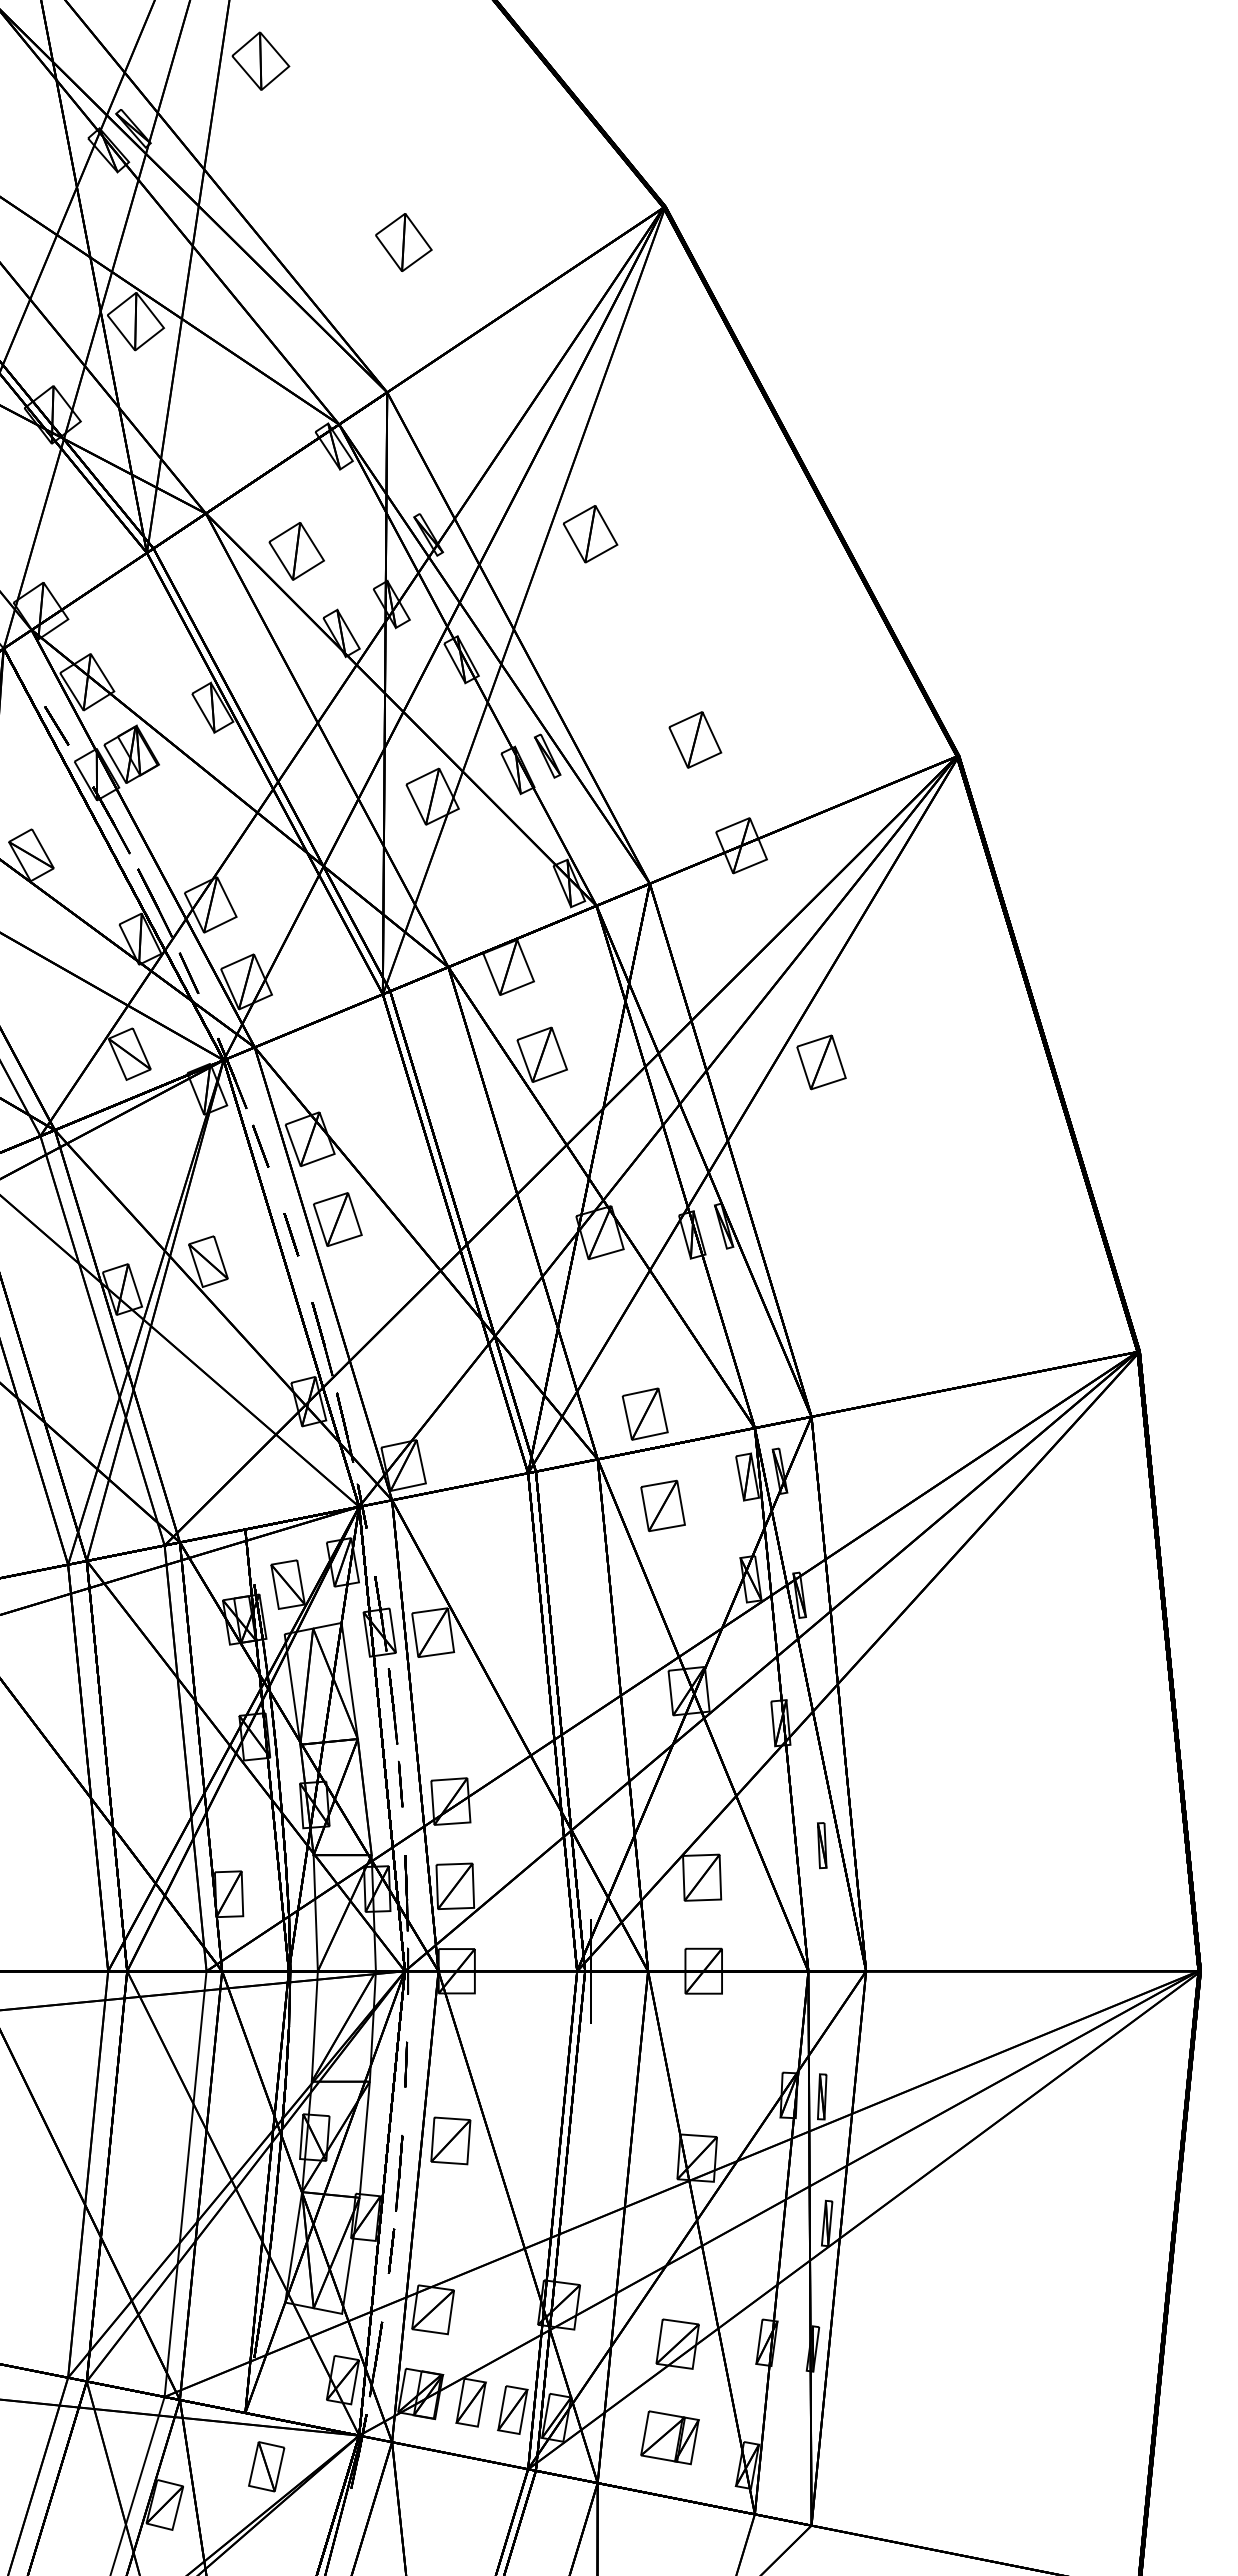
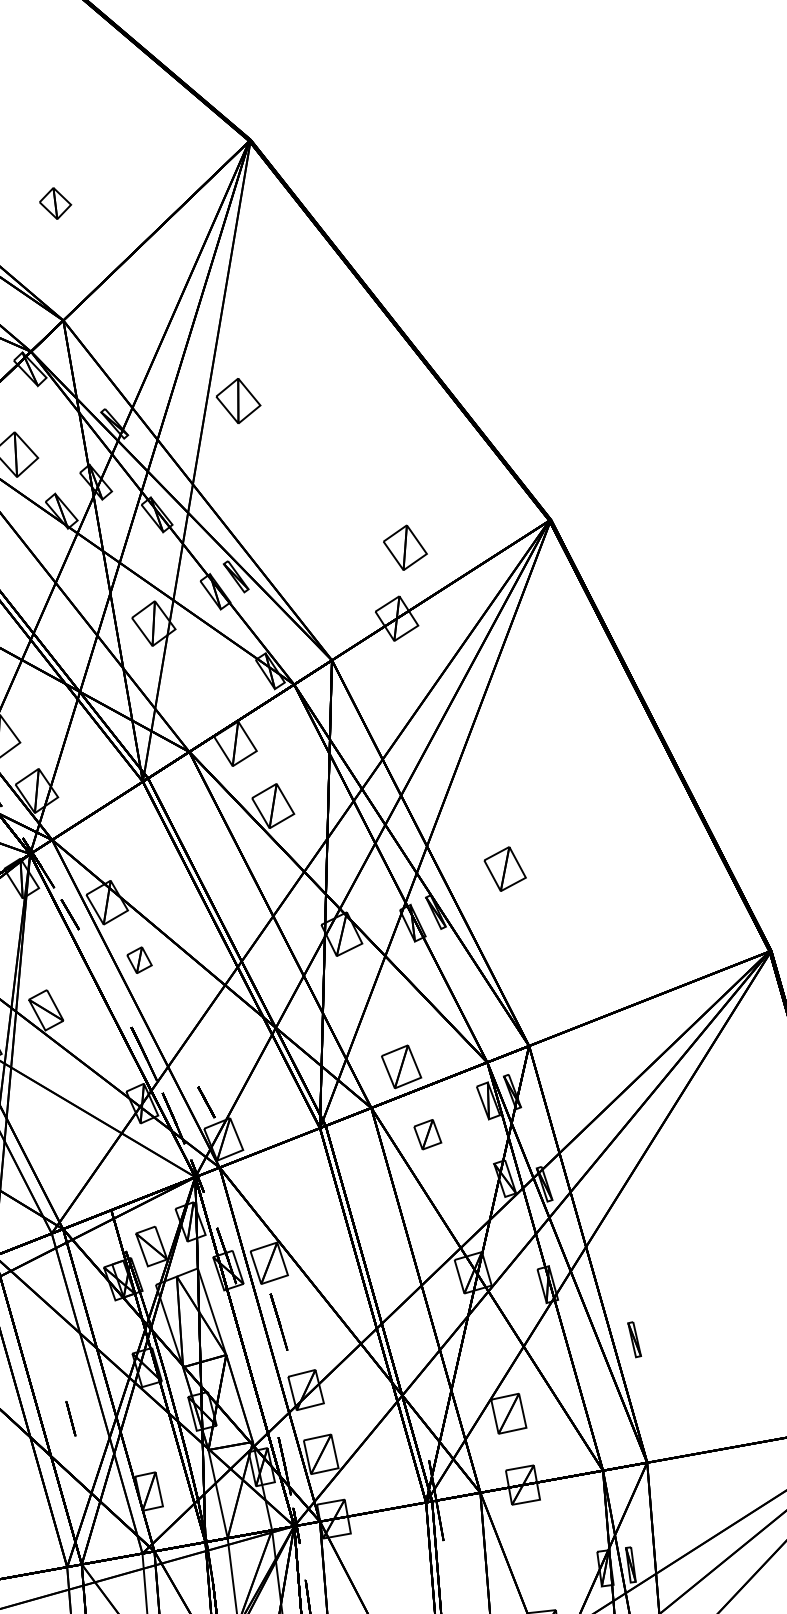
part: (403, 242) -> (55, 203), size x0.7
part: (695, 739) -> (405, 547), moved
part: (821, 1062) -> (505, 869), moved
part: (337, 1219) -> (139, 960), size x0.6
line: (291, 1234) -> (206, 1102), moved
part: (662, 1505) -> (427, 1134), size x0.7
line: (392, 1706) -> (278, 1322), moved
line: (400, 1783) -> (70, 1418), moved
part: (822, 1845) -> (634, 1339), moved

